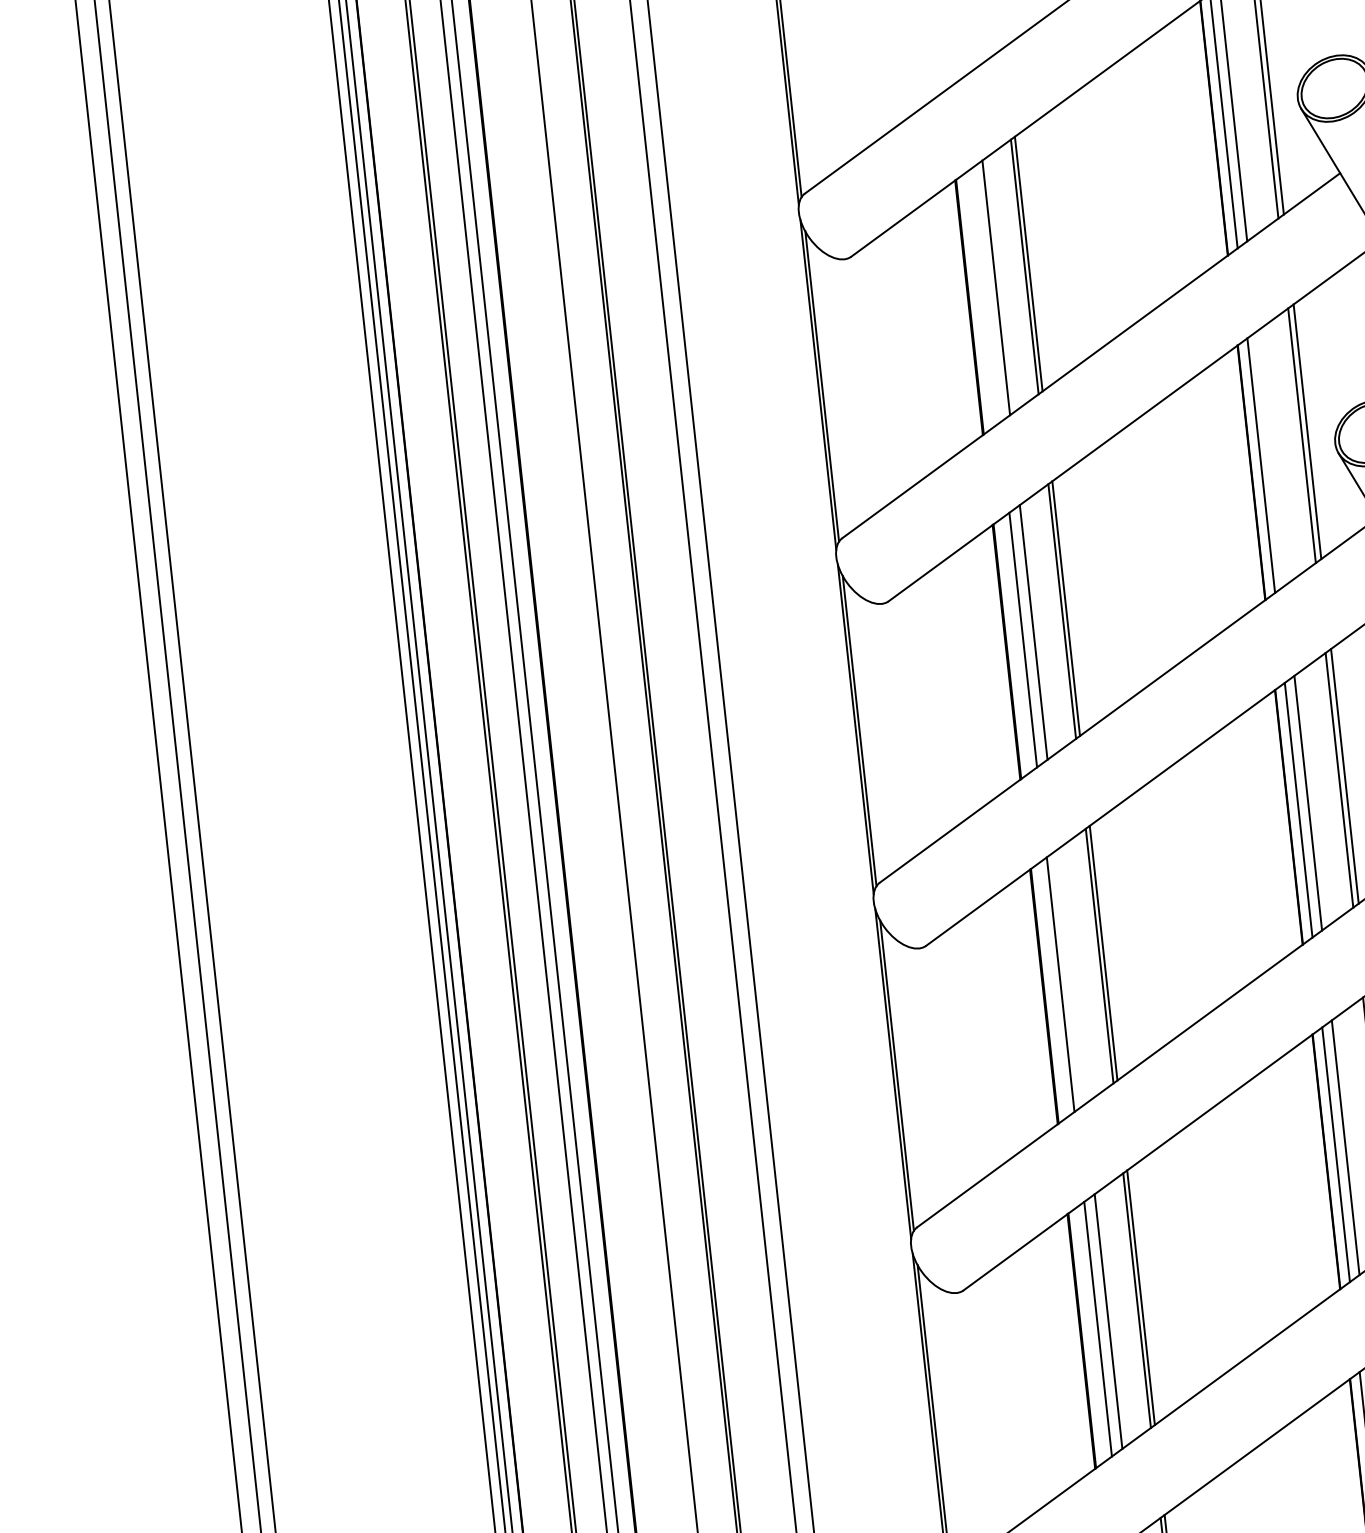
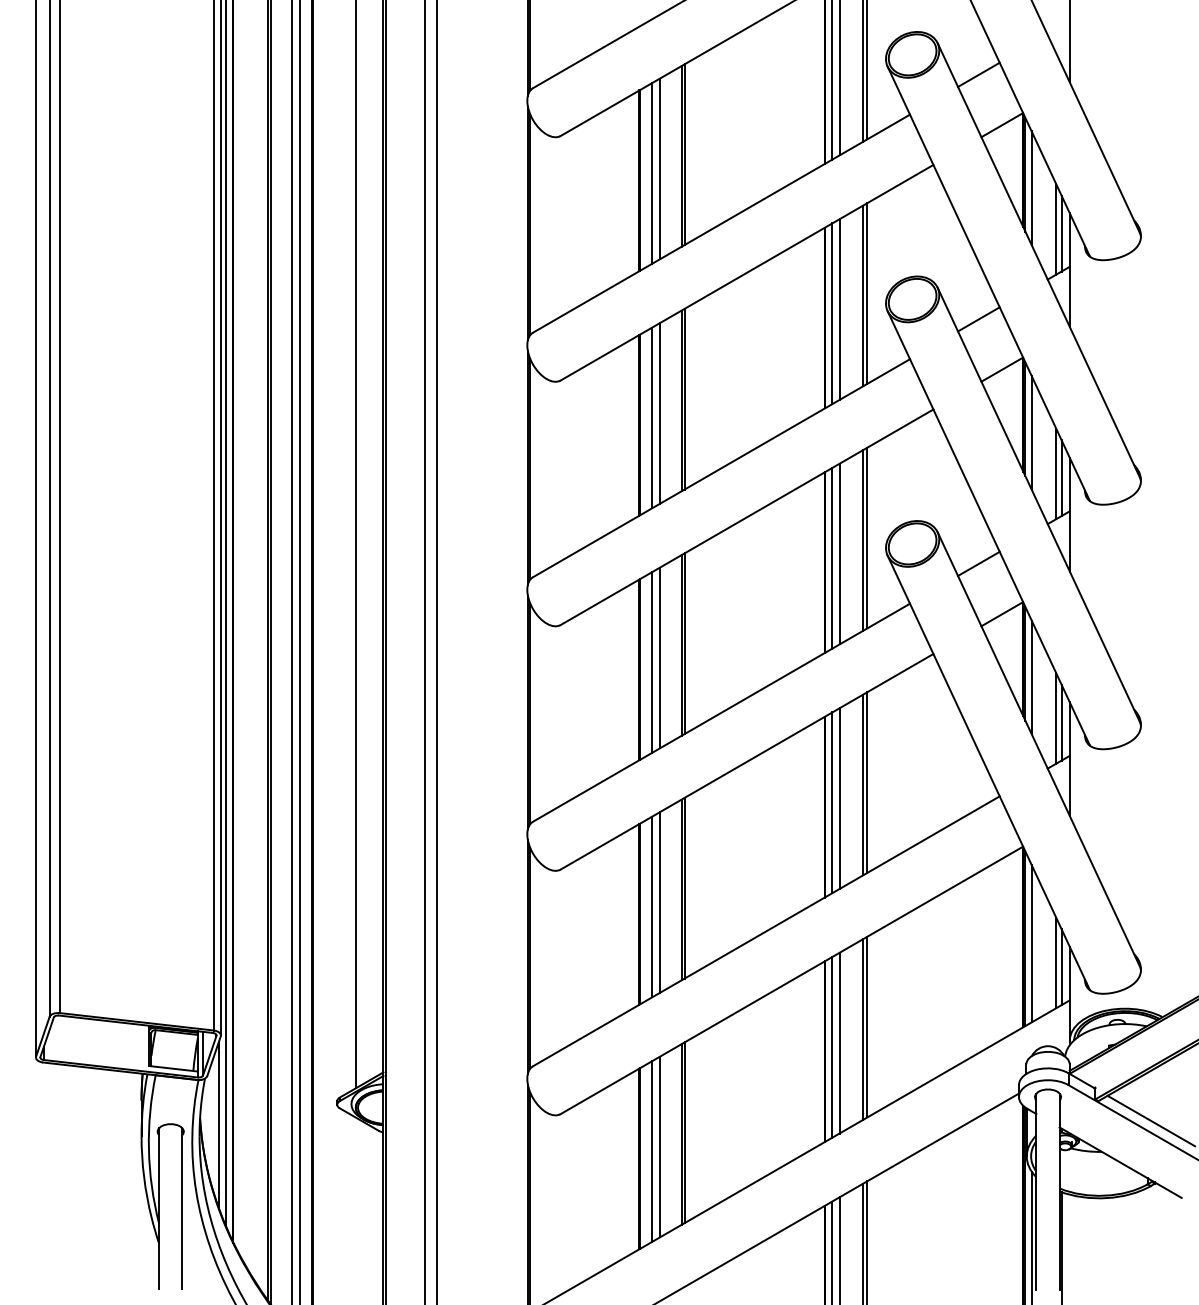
line: (986, 295) -> (652, 173), added
line: (1270, 458) -> (839, 309), added
line: (1071, 976) -> (660, 657), added

